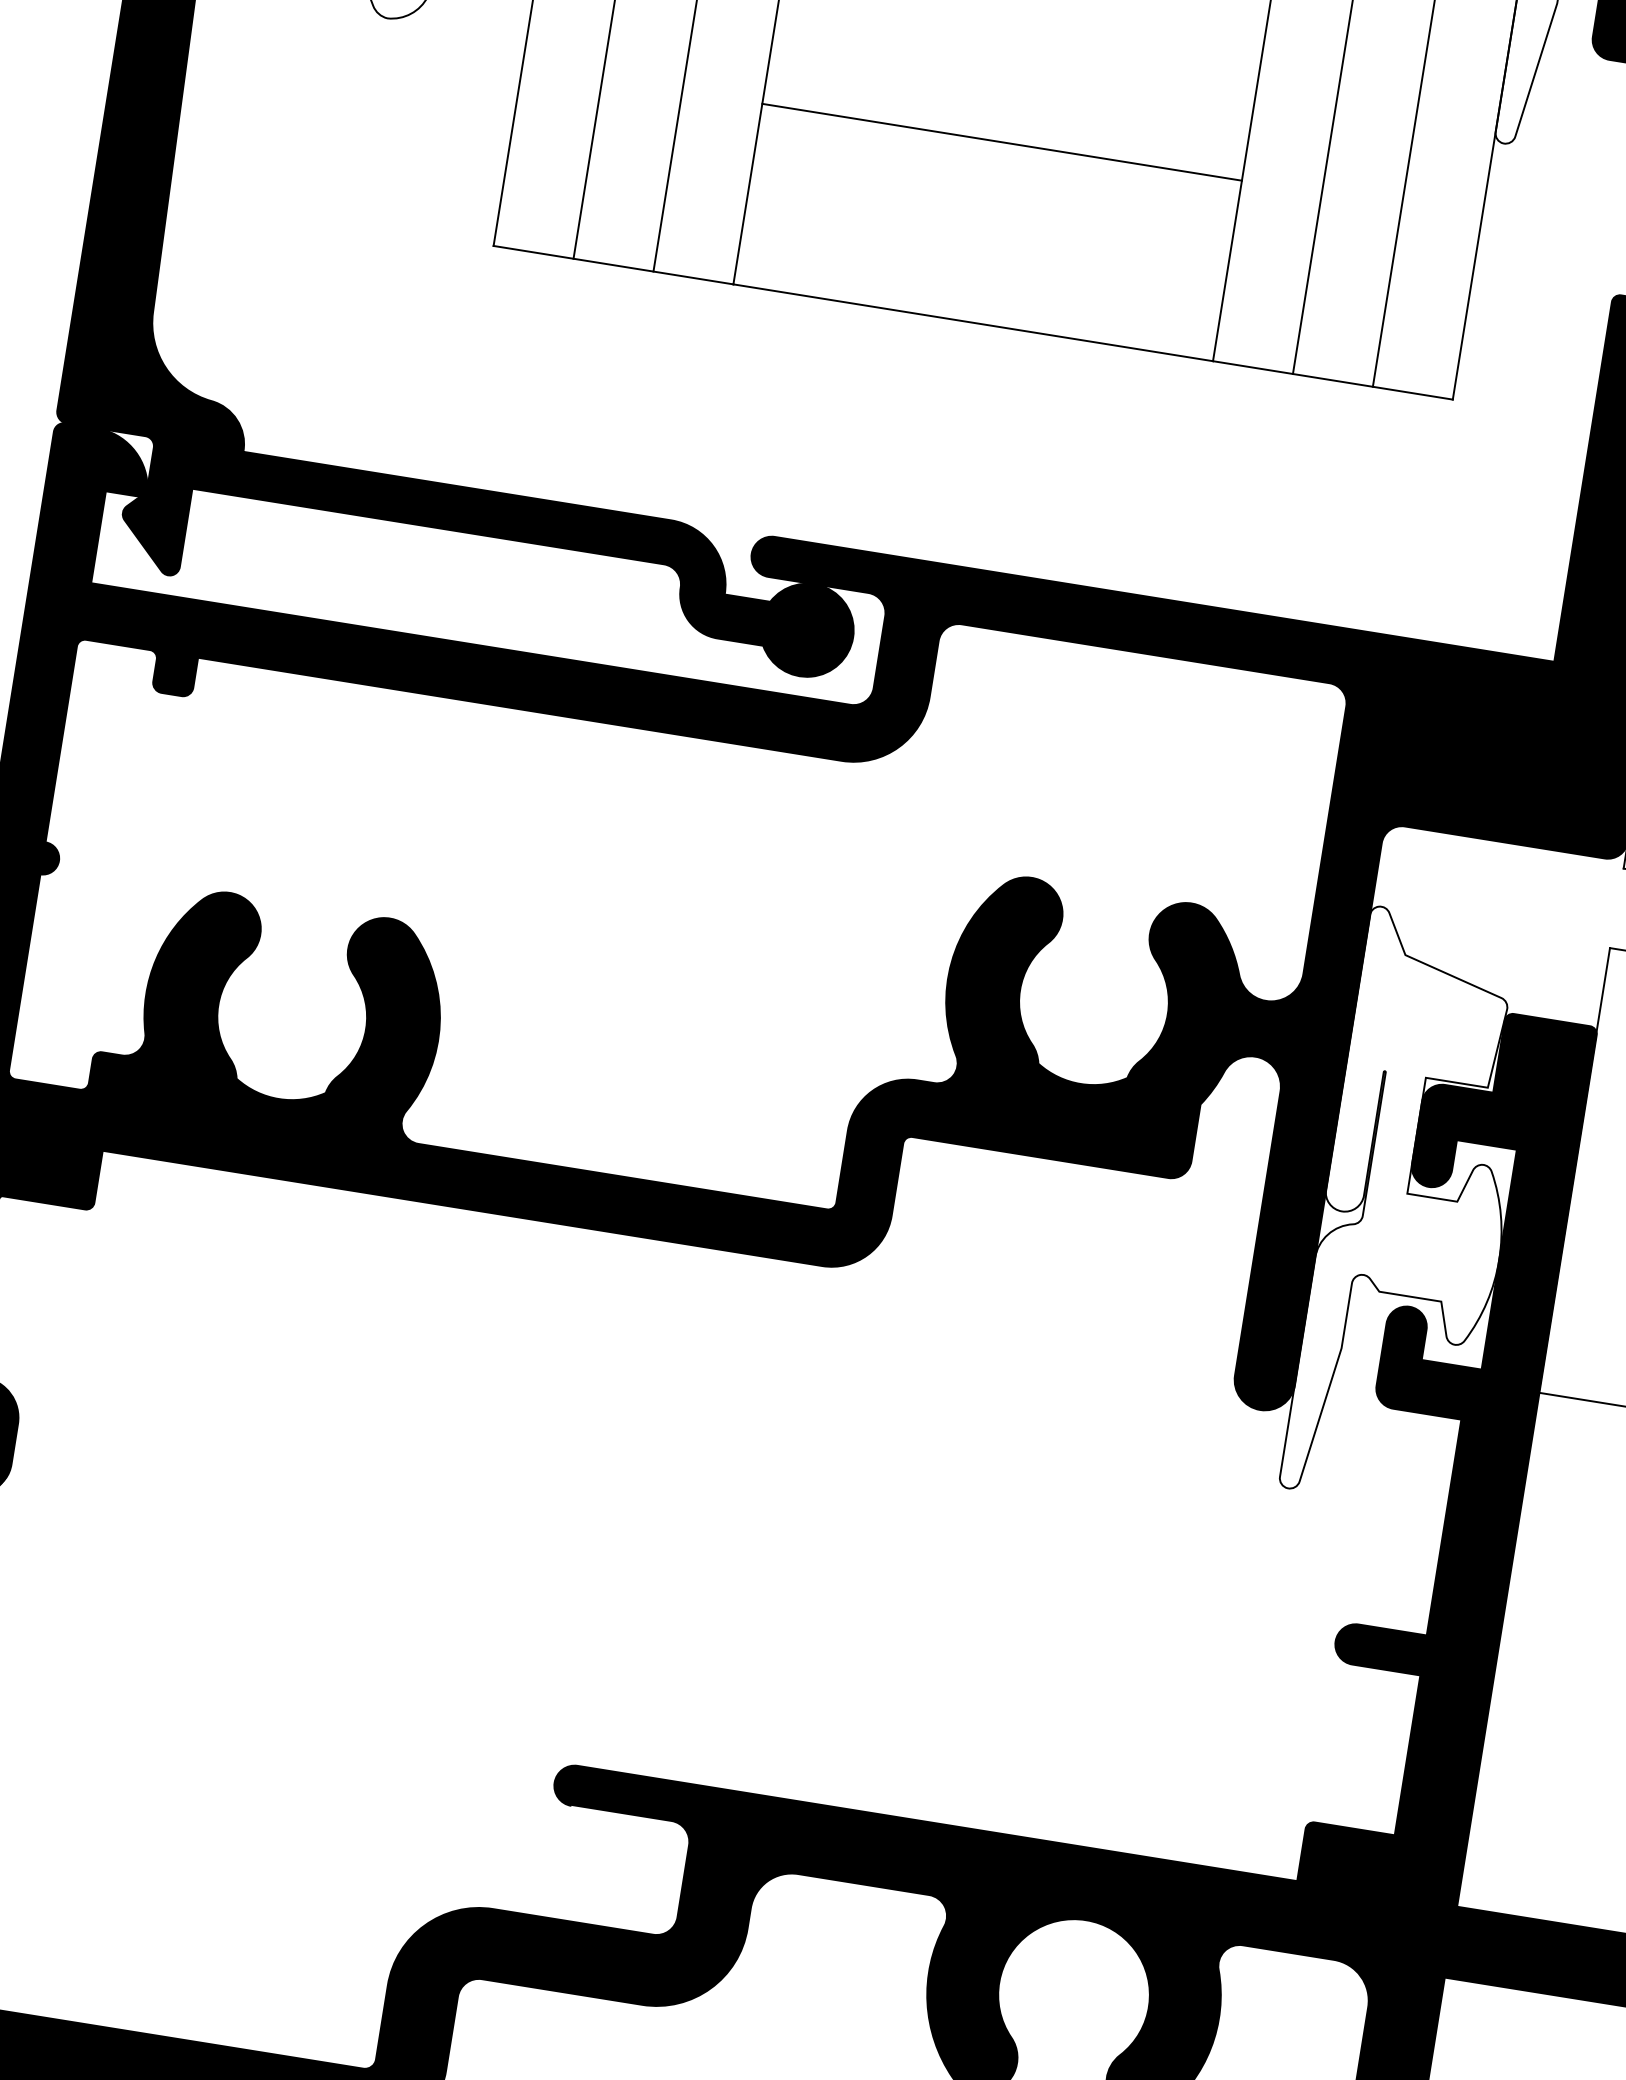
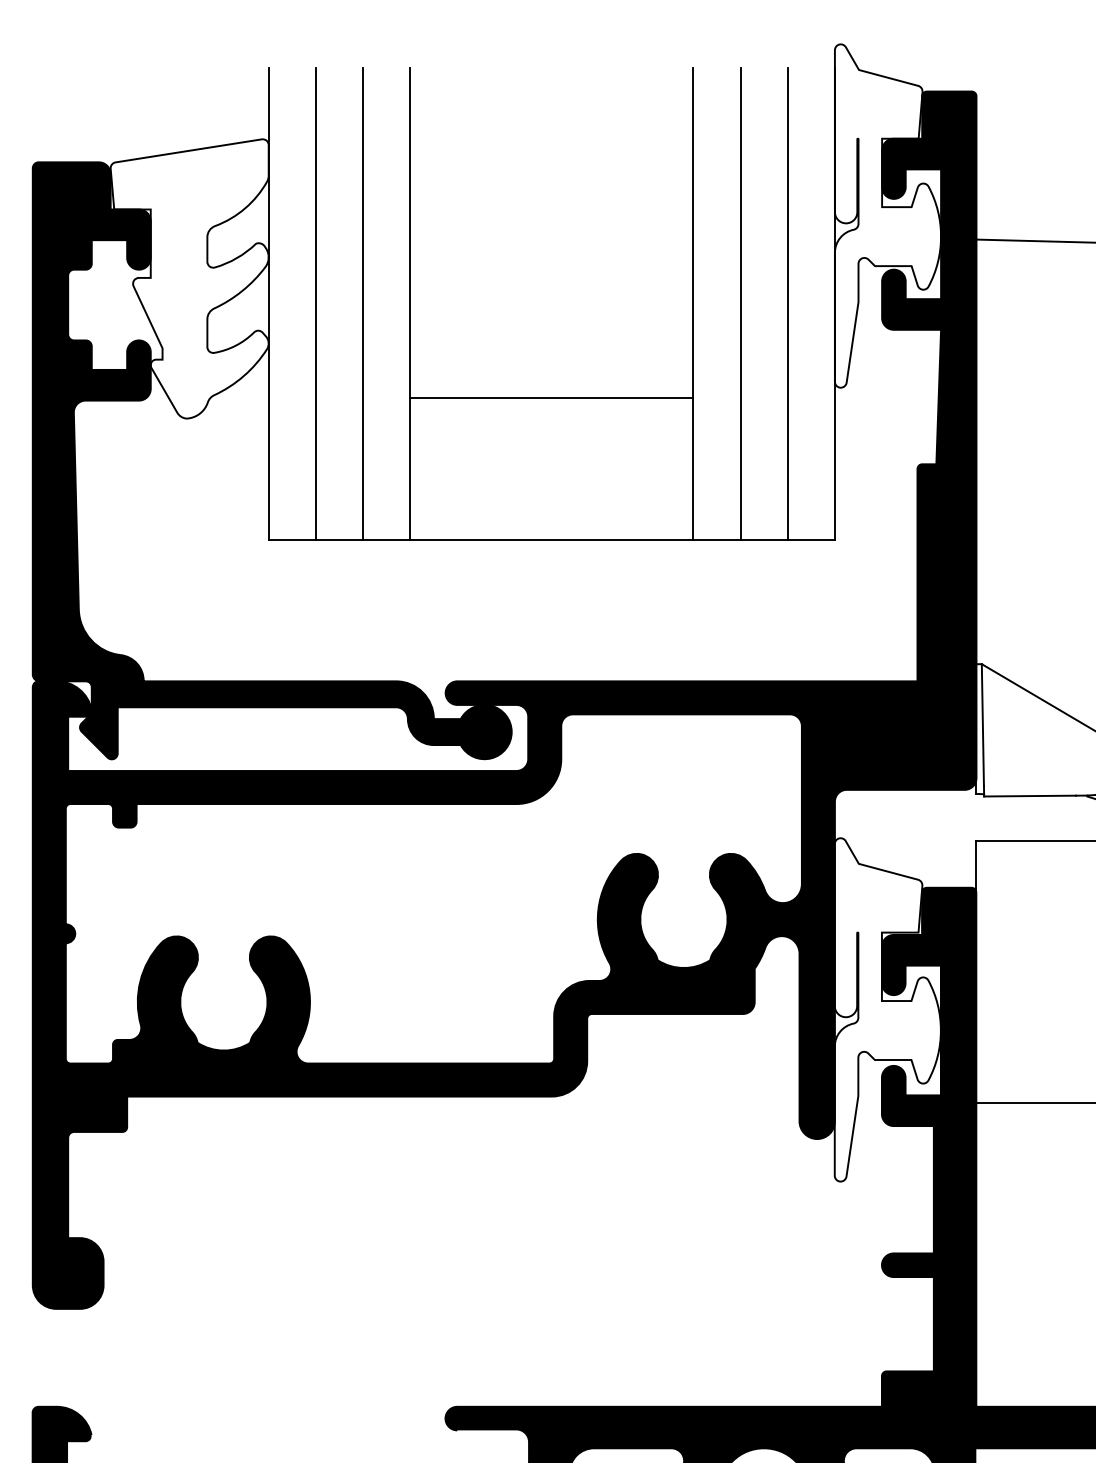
line: (1001, 142) -> (551, 398), moved

